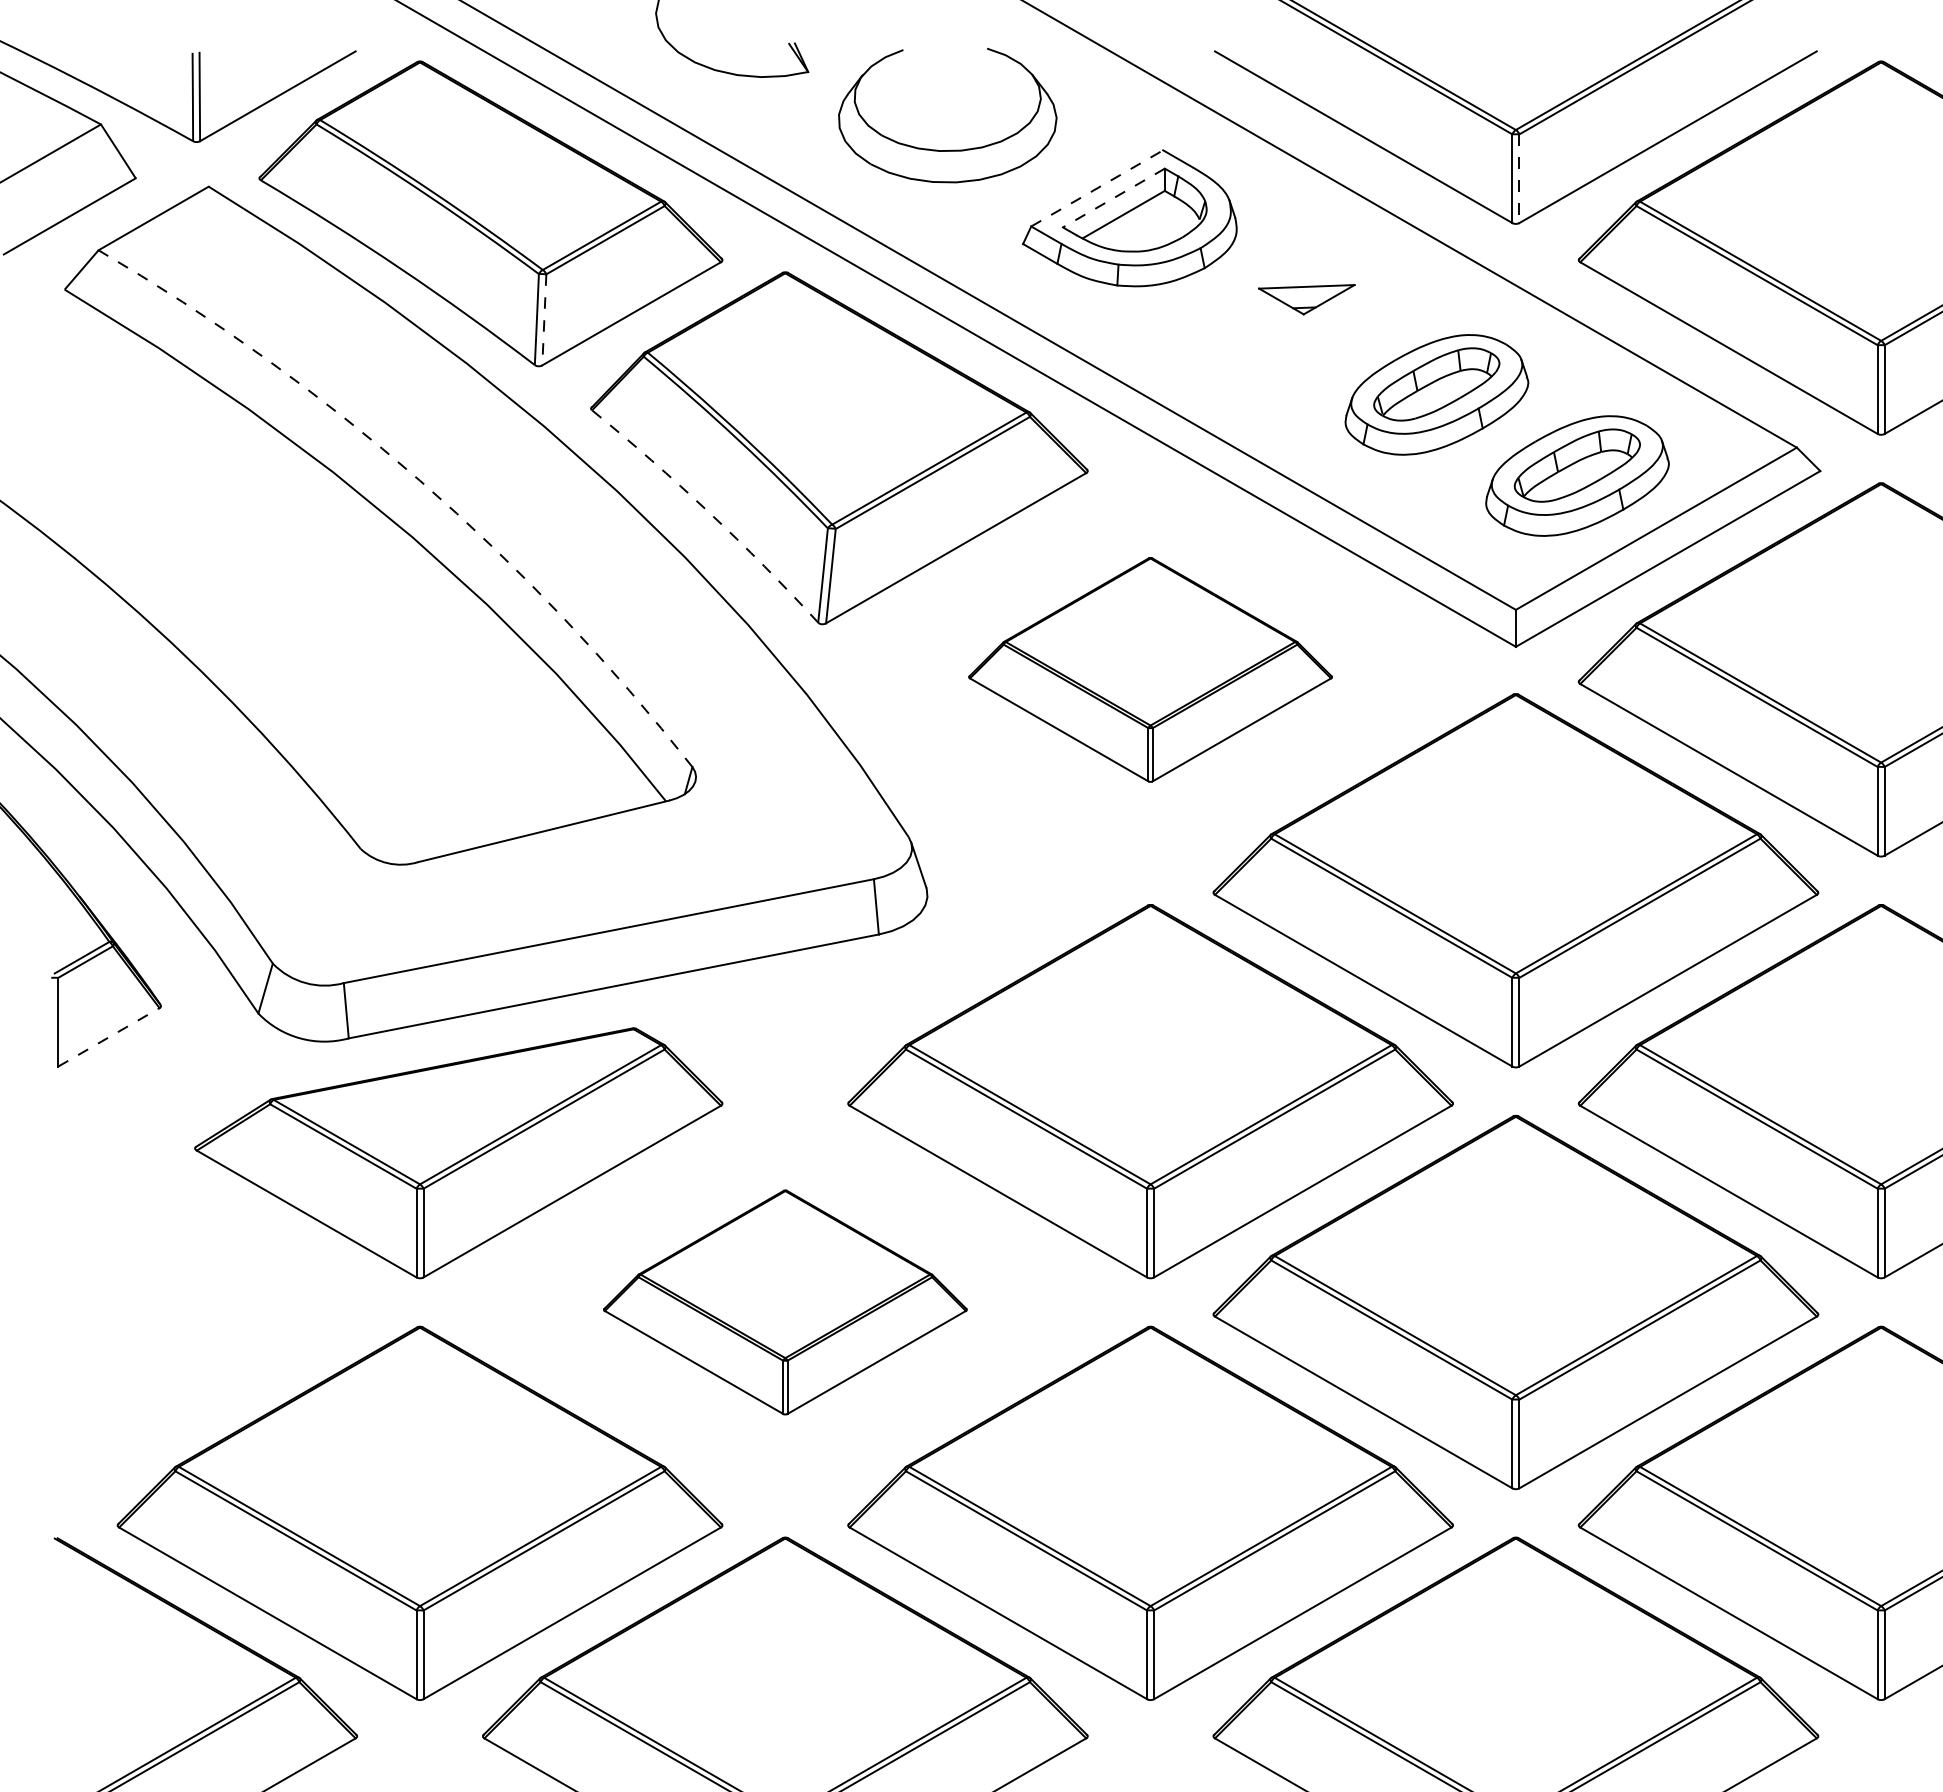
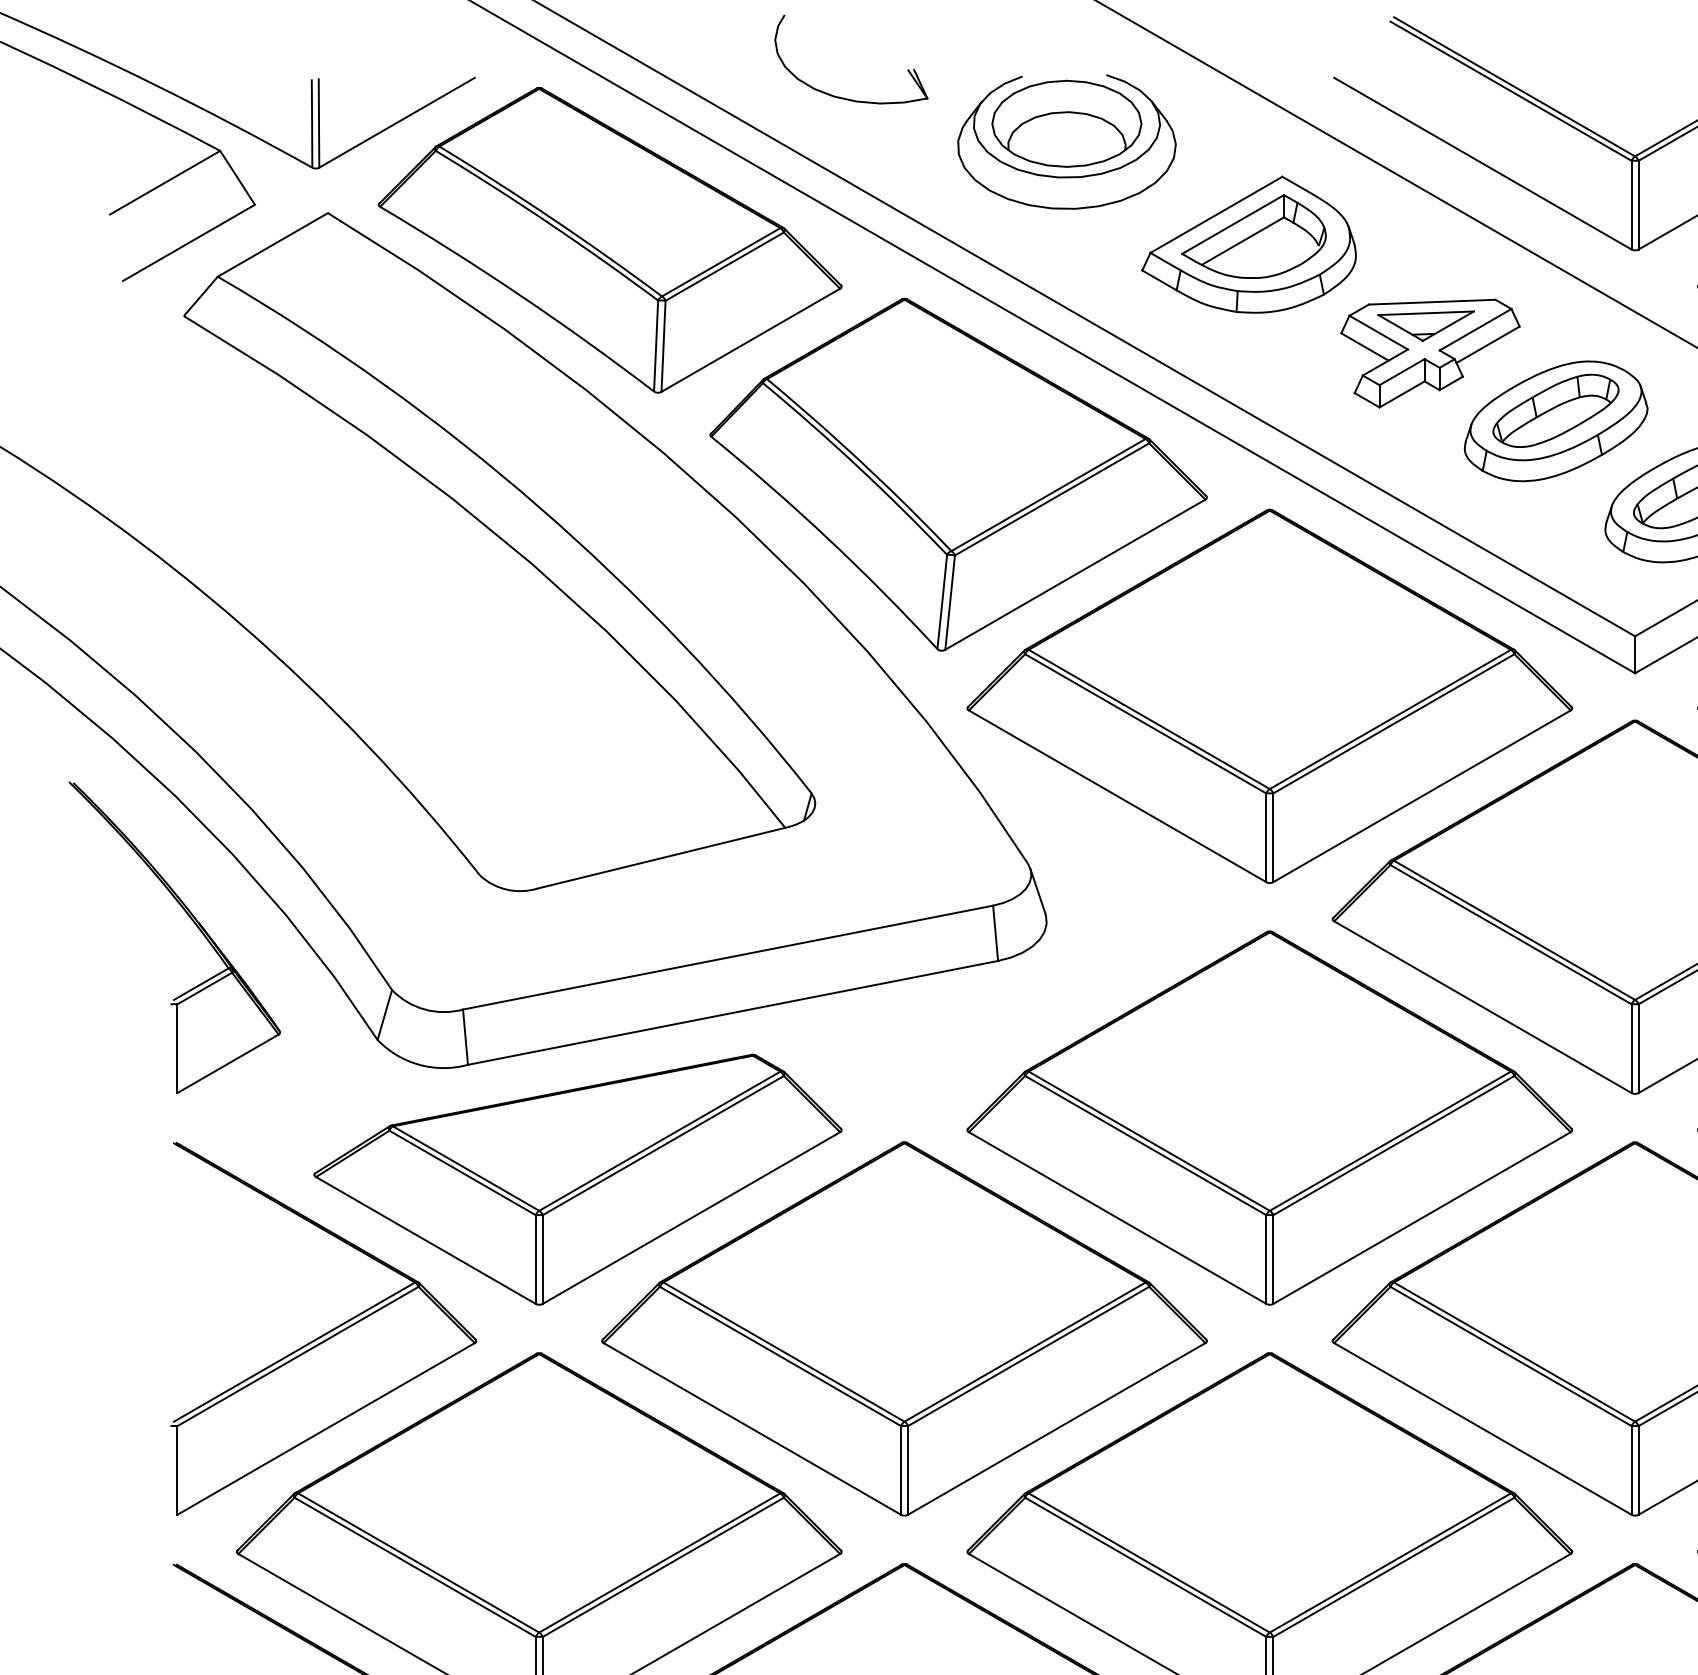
part: (947, 97) -> (1066, 123), added
line: (1519, 179) -> (1638, 205), dashed -> solid
line: (1097, 188) -> (1216, 214), dashed -> solid
line: (1113, 198) -> (1232, 224), dashed -> solid
line: (544, 319) -> (663, 345), dashed -> solid
part: (1311, 327) -> (1430, 353), added
arc: (419, 480) -> (538, 506), dashed -> solid
arc: (708, 512) -> (827, 538), dashed -> solid
part: (1150, 669) -> (1269, 695), size x1.67
line: (109, 1037) -> (228, 1063), dashed -> solid
part: (204, 1302) -> (323, 1328), added
part: (785, 1302) -> (904, 1328), size x1.67

